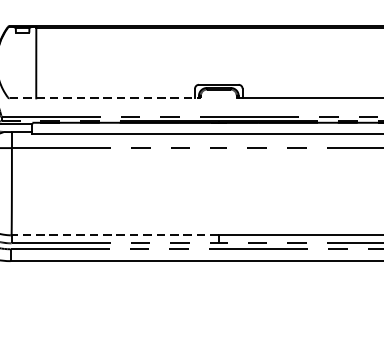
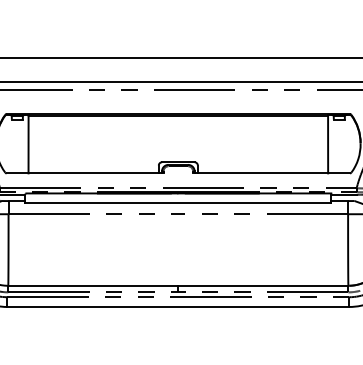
line: (105, 98) -> (85, 173), dashed -> solid
line: (114, 234) -> (92, 285), dashed -> solid

